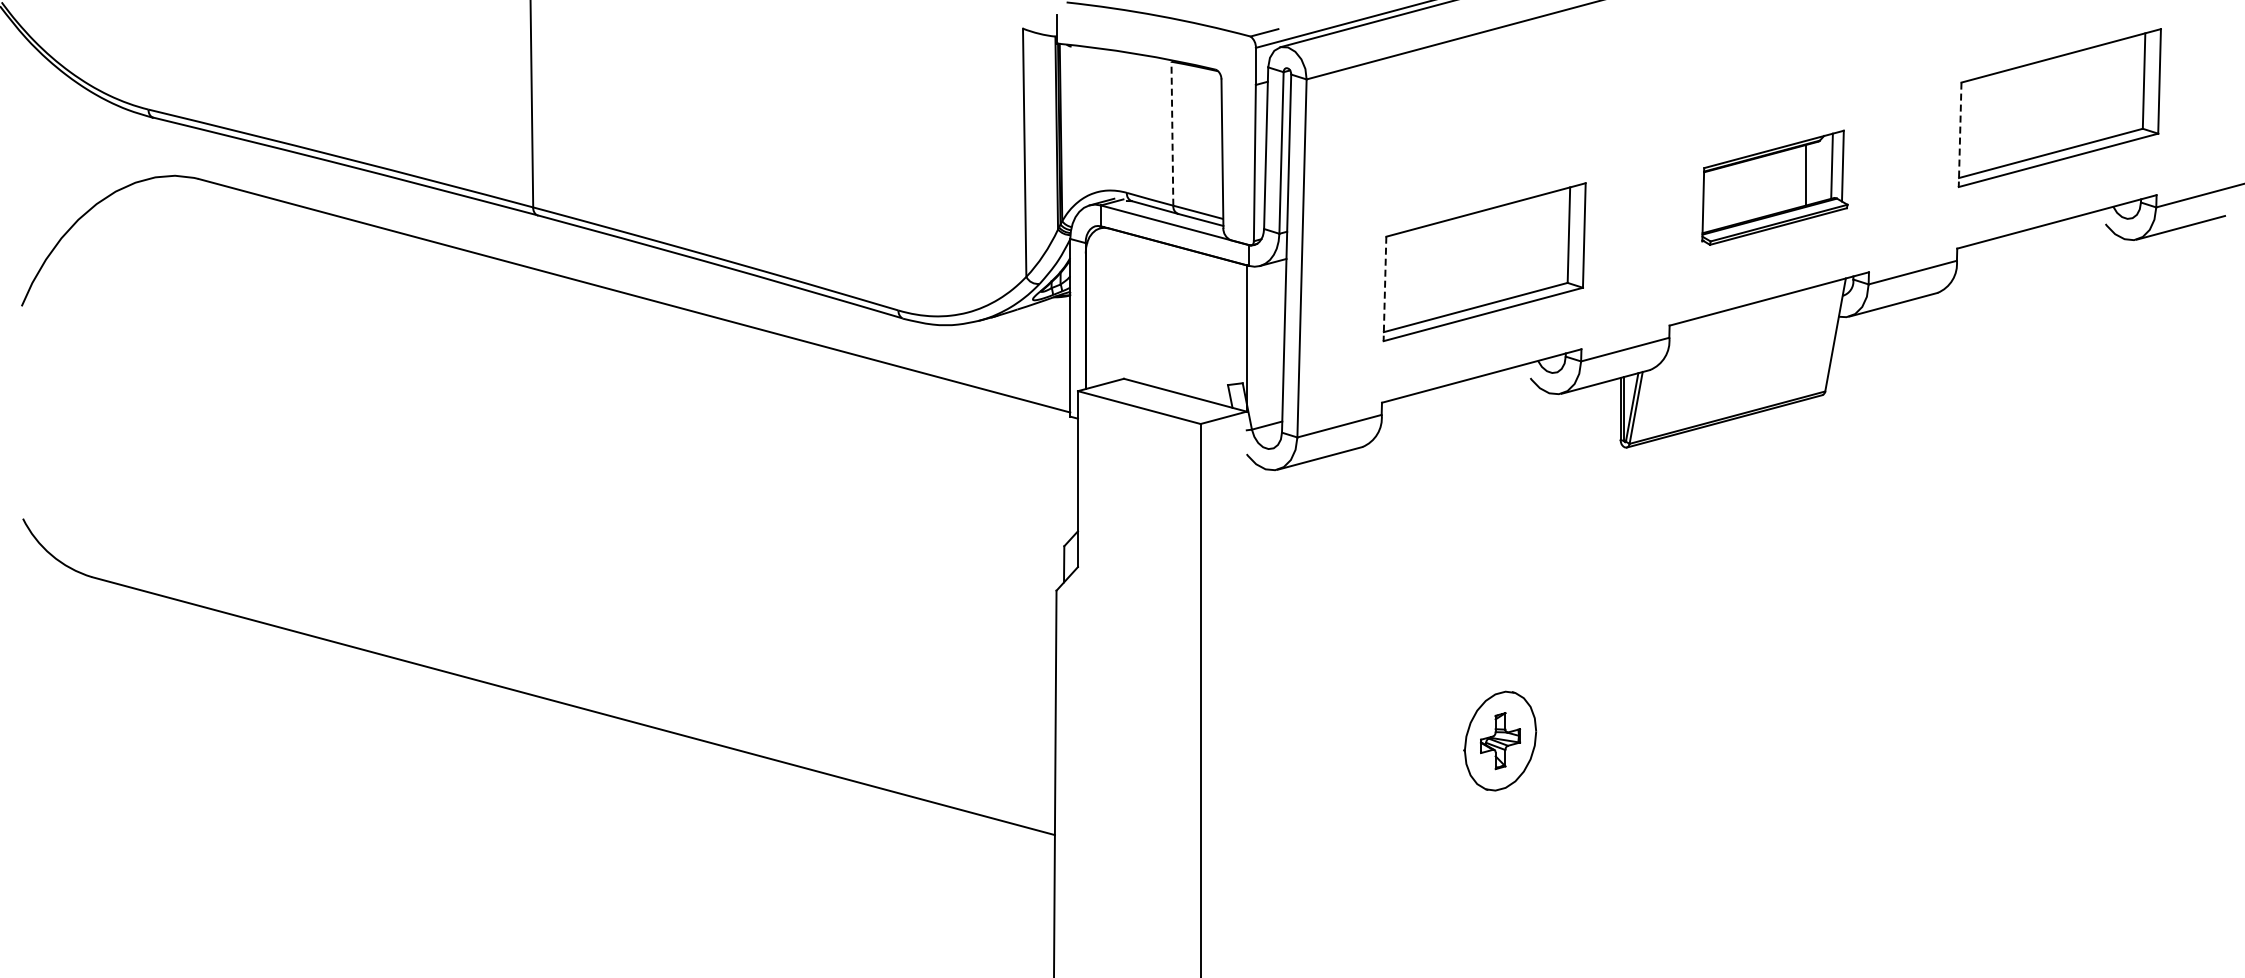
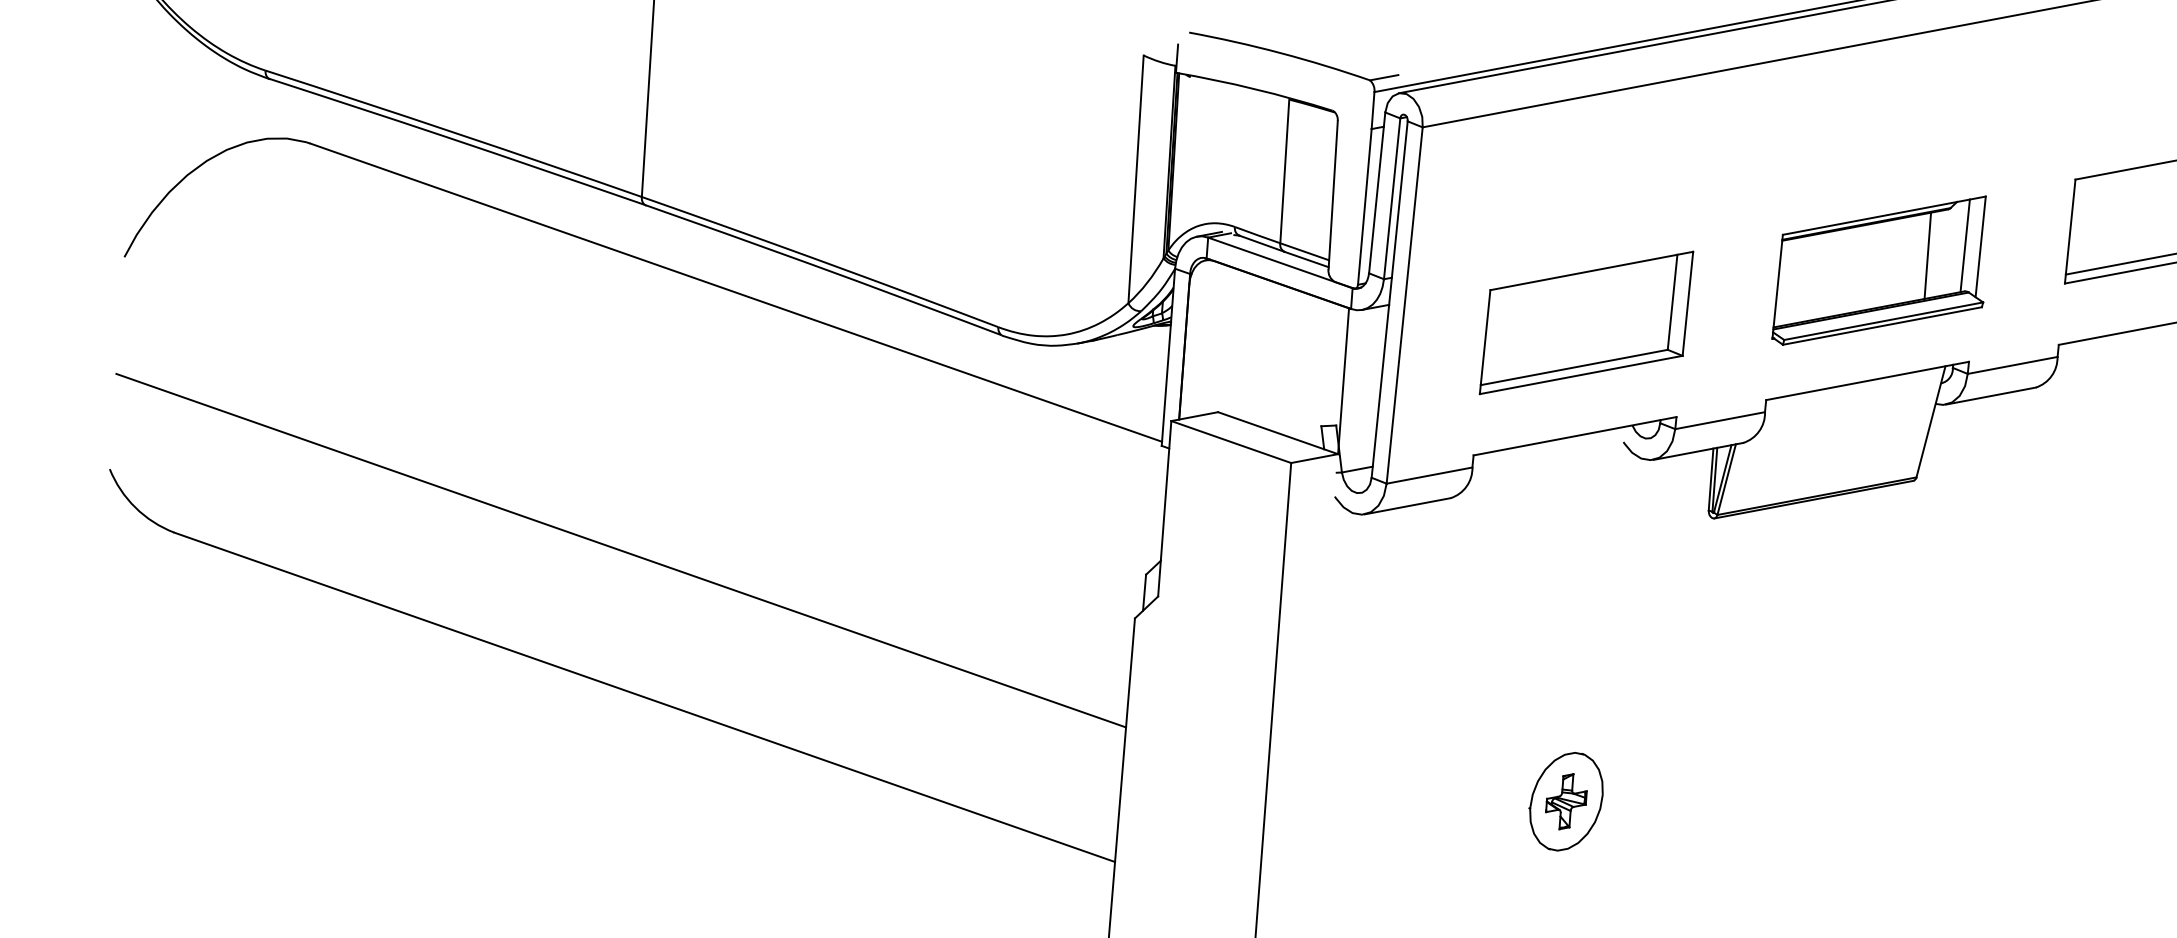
line: (1172, 133) -> (1284, 171), dashed -> solid
line: (1960, 135) -> (2070, 232), dashed -> solid
part: (1774, 187) -> (1881, 270), size x1.43
line: (1384, 289) -> (1484, 342), dashed -> solid
line: (538, 561) -> (620, 550), added

